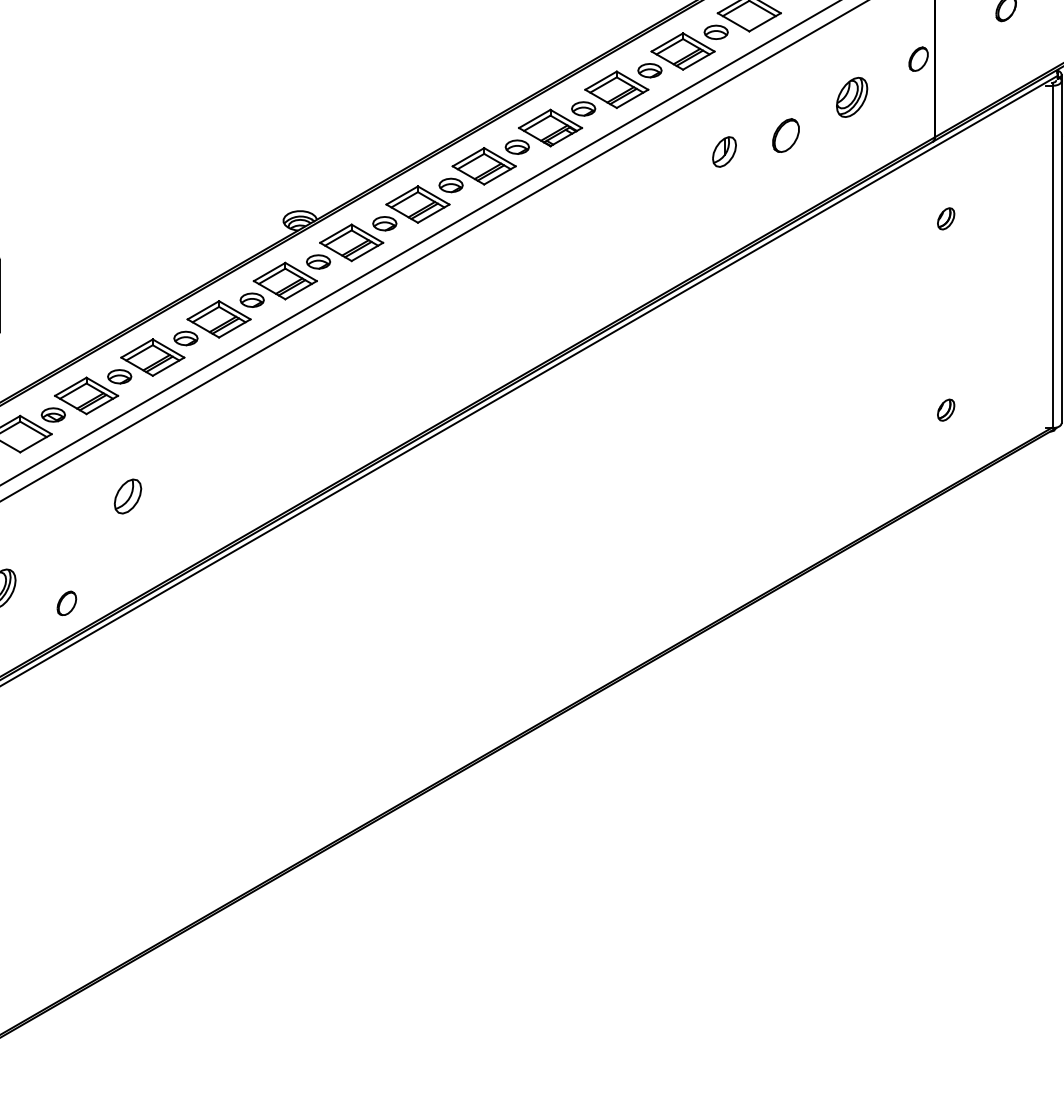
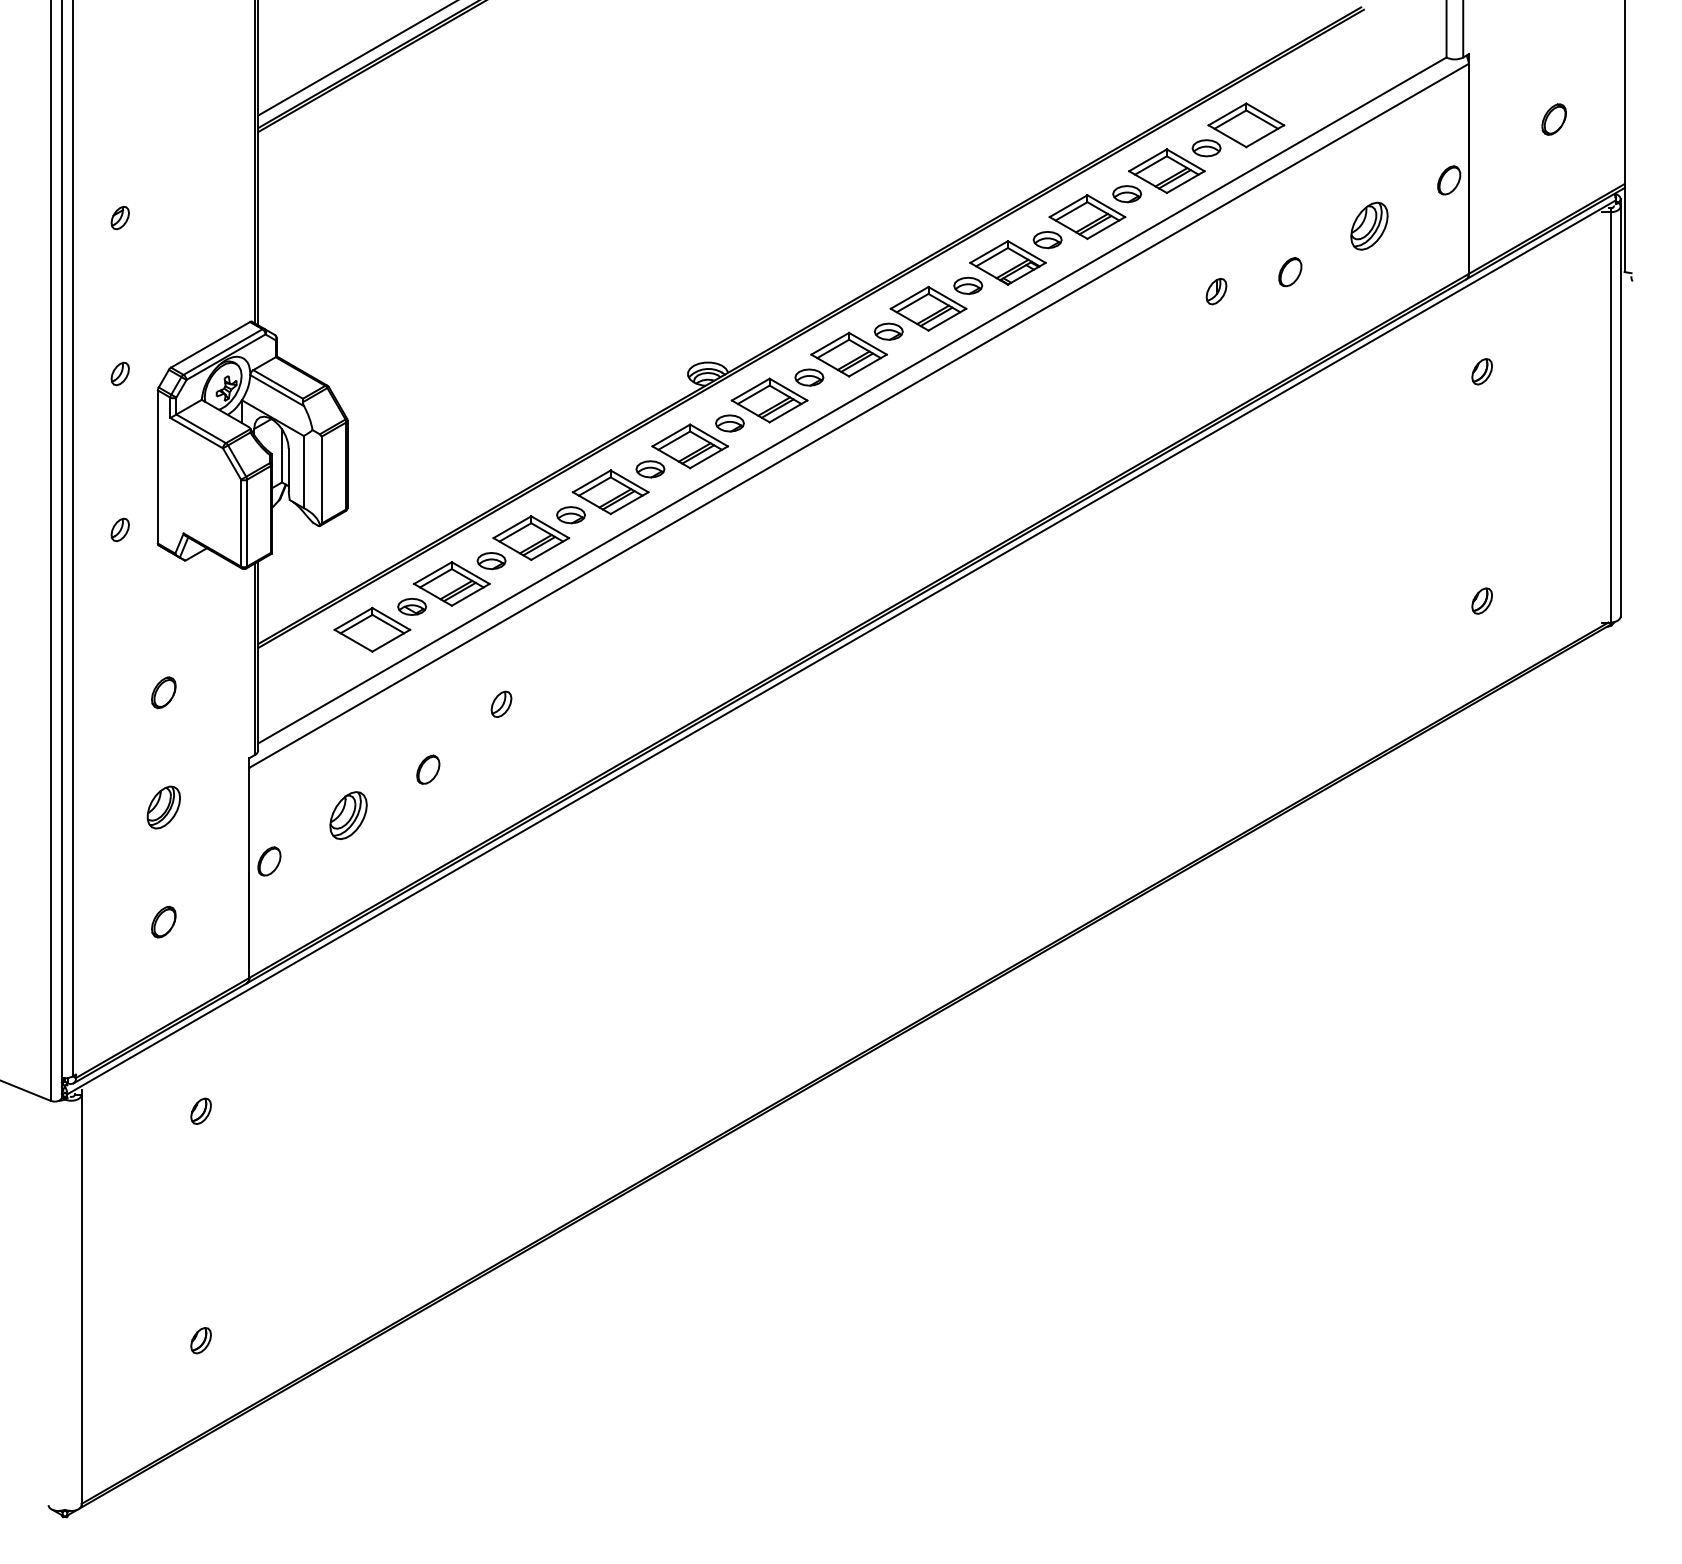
part: (786, 136) -> (1290, 272), size x0.71
part: (724, 151) -> (1216, 291), size x0.71
part: (127, 495) -> (501, 703), size x0.62
part: (67, 603) -> (428, 769), moved

